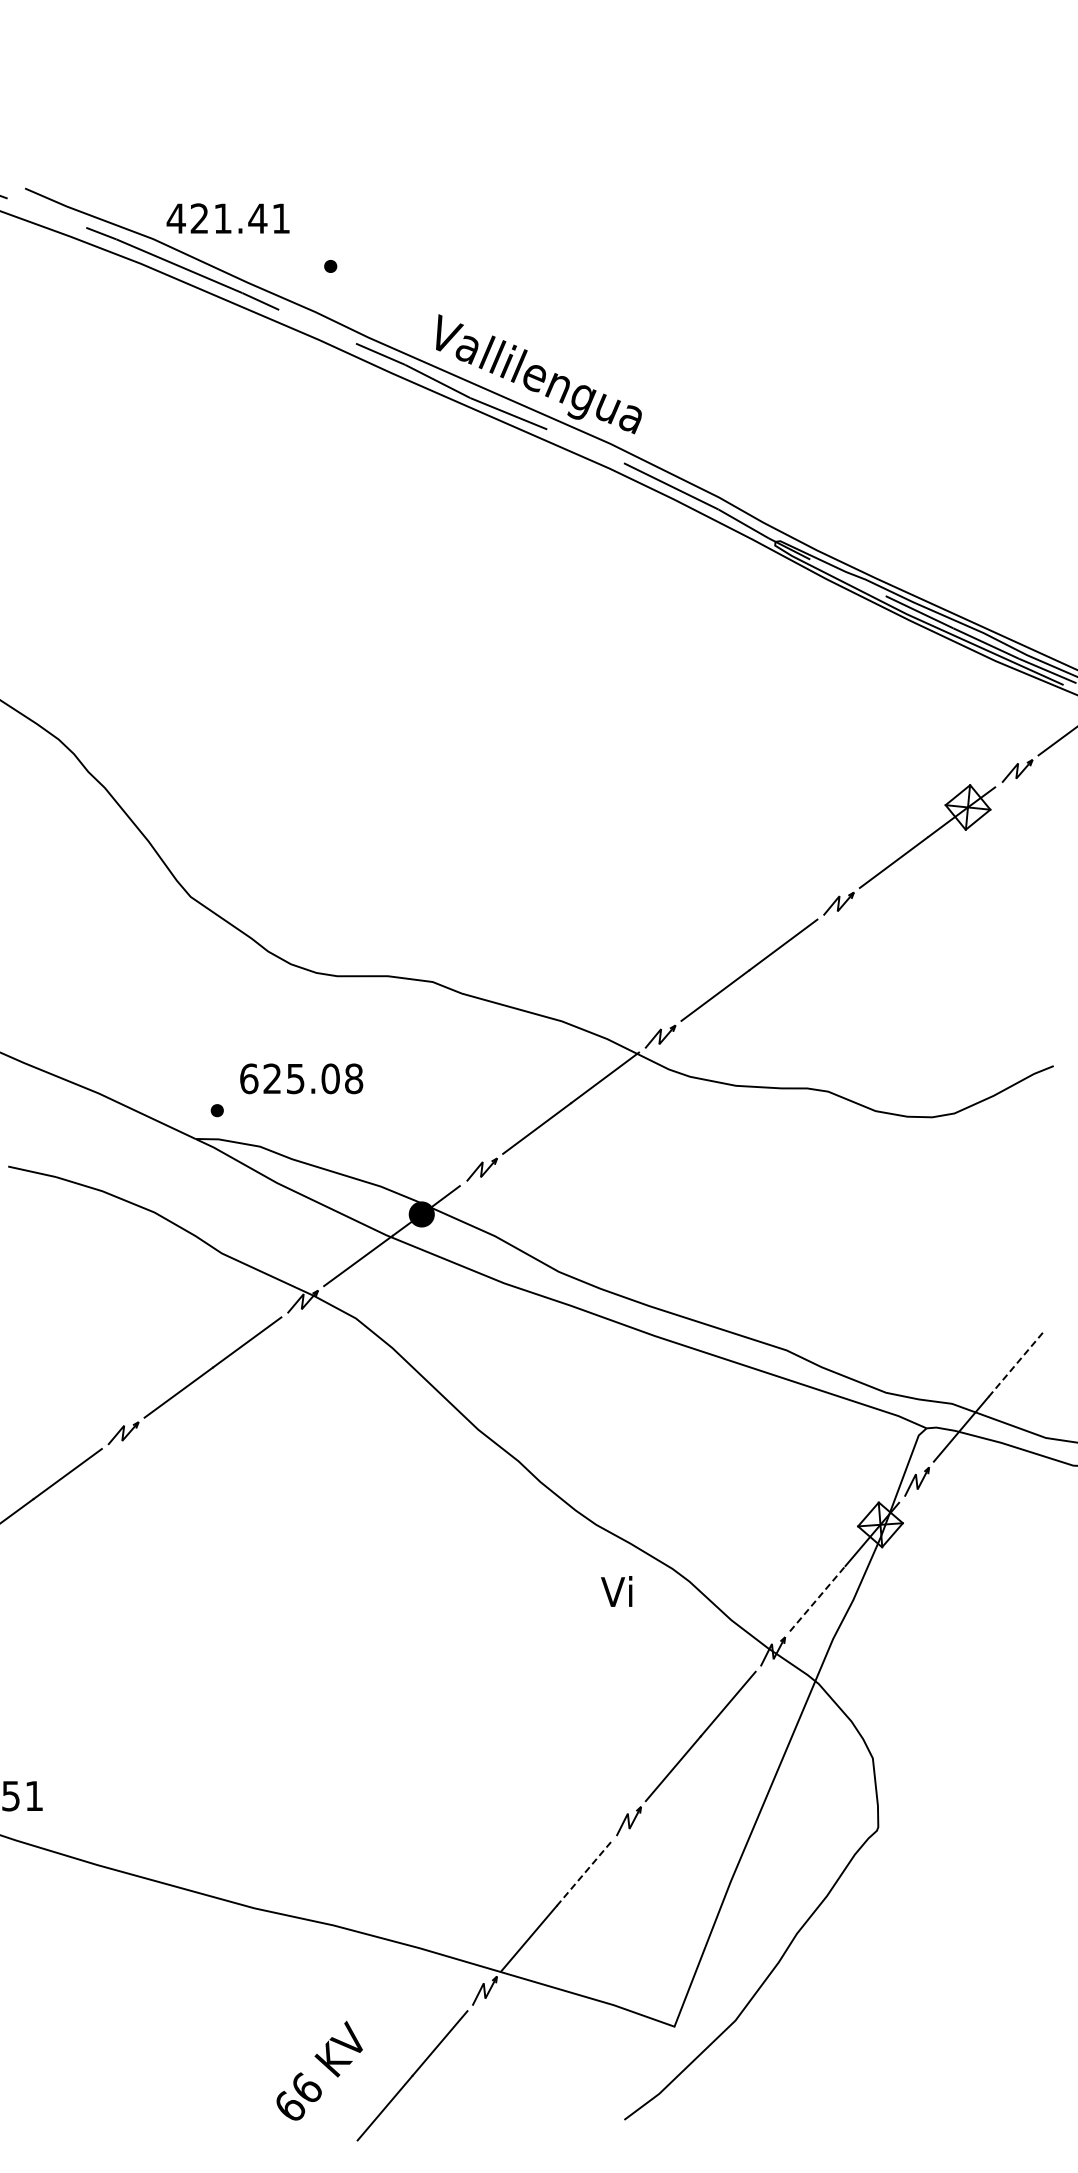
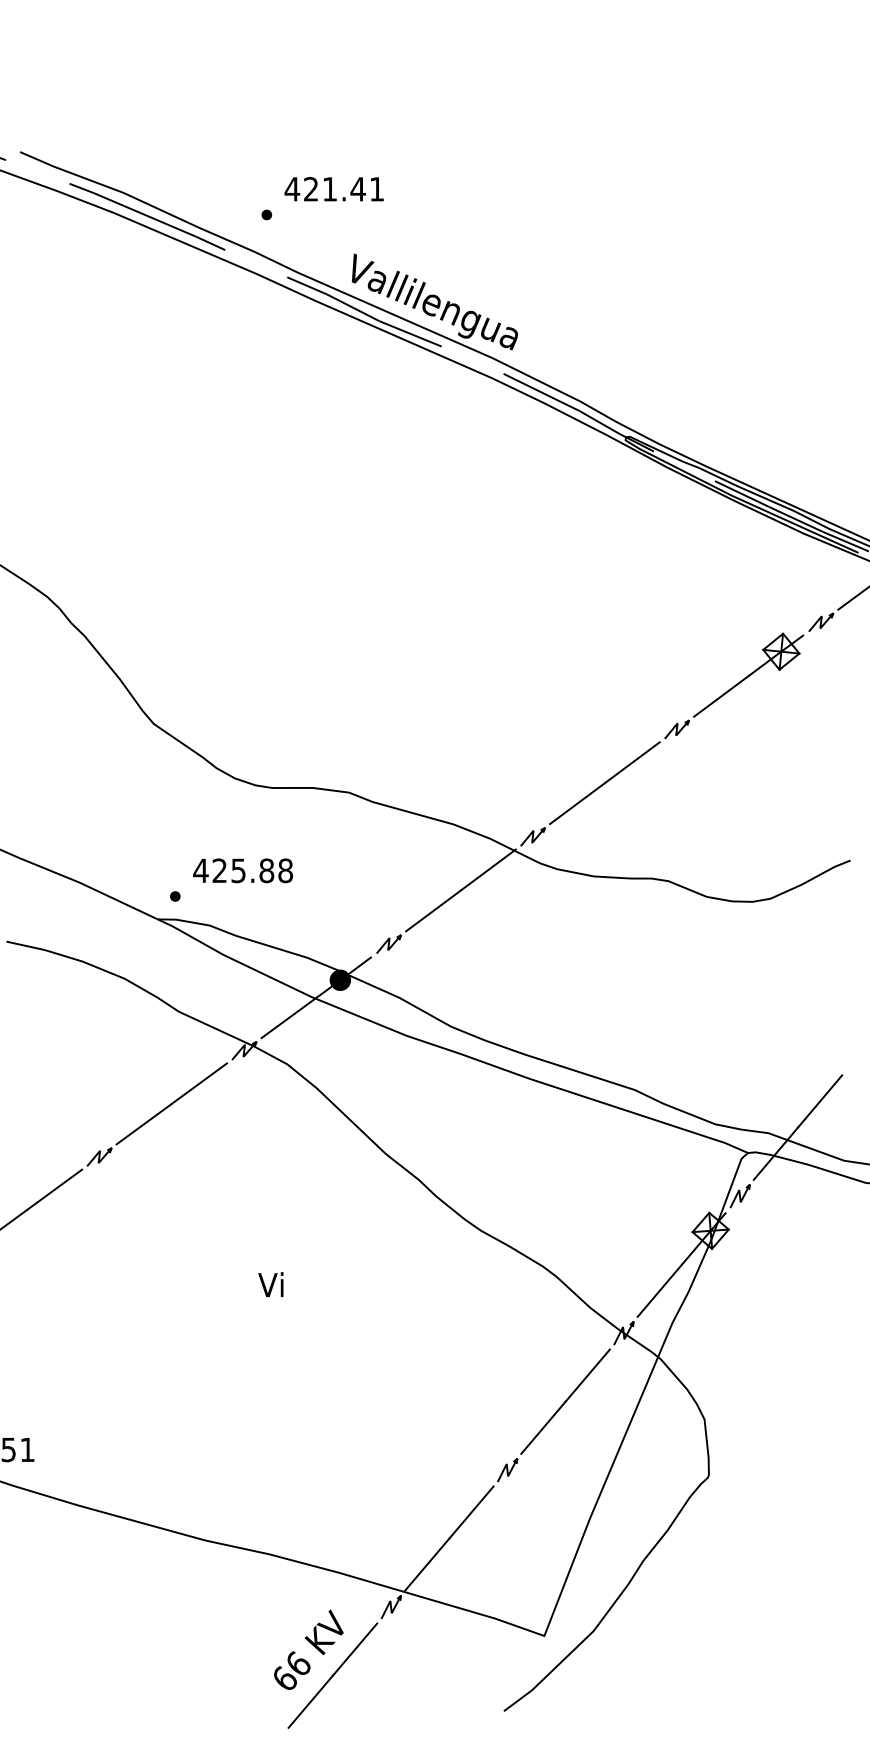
text: (227, 218) -> (333, 189), moved
text: (289, 1078) -> (233, 870), 625.08 -> 425.88
line: (1016, 1364) -> (820, 1101), dashed -> solid
text: (616, 1591) -> (270, 1284), moved
line: (817, 1598) -> (659, 1290), dashed -> solid
line: (584, 1873) -> (471, 1512), dashed -> solid
text: (319, 2070) -> (308, 1649), moved

